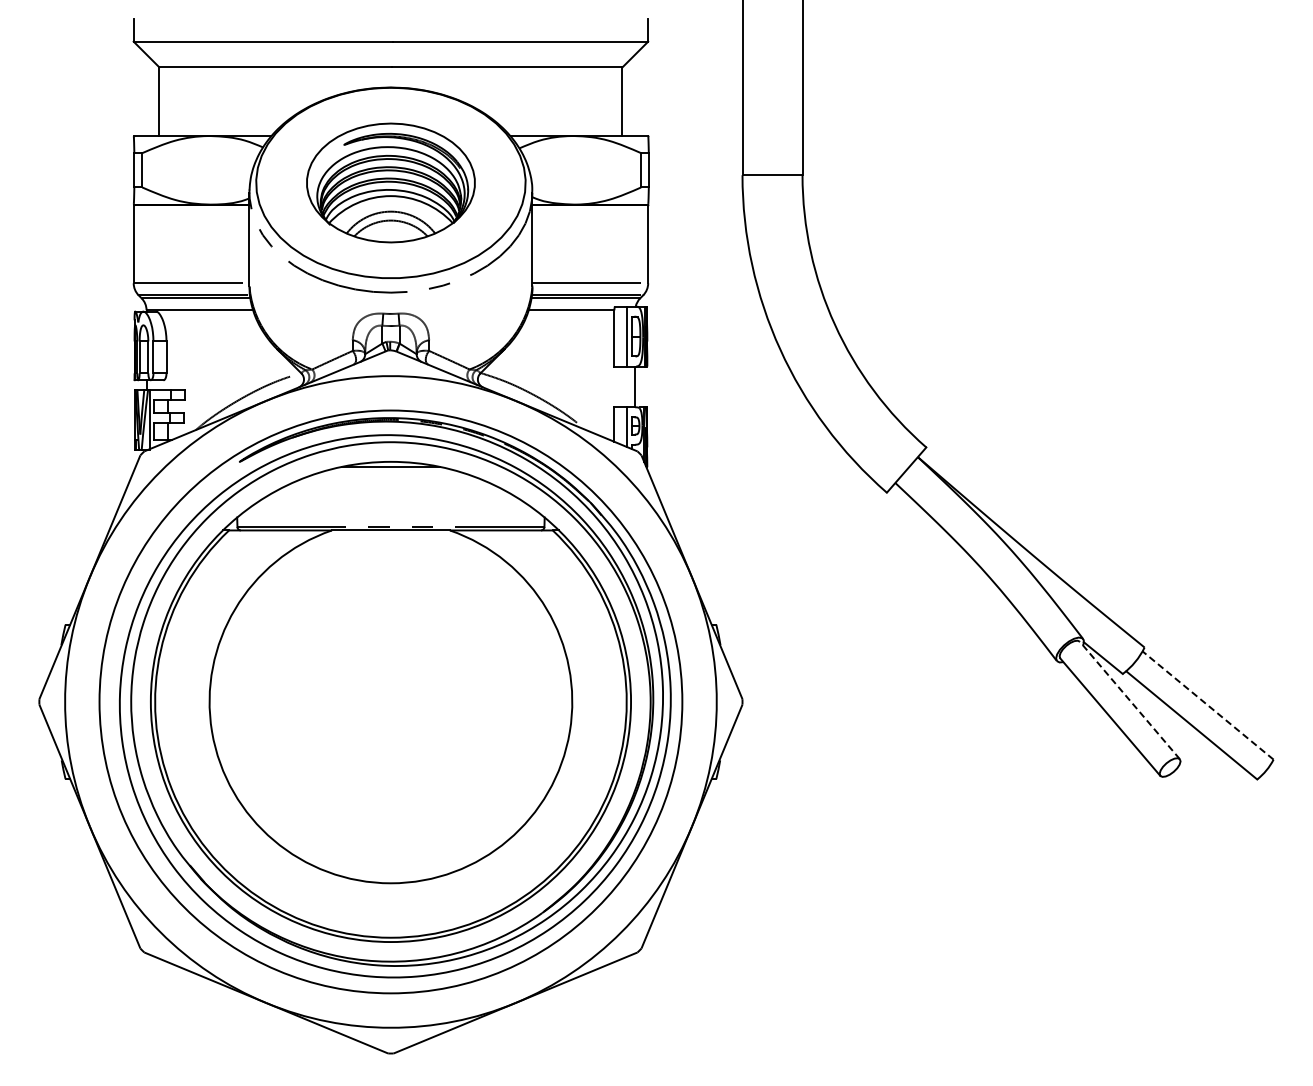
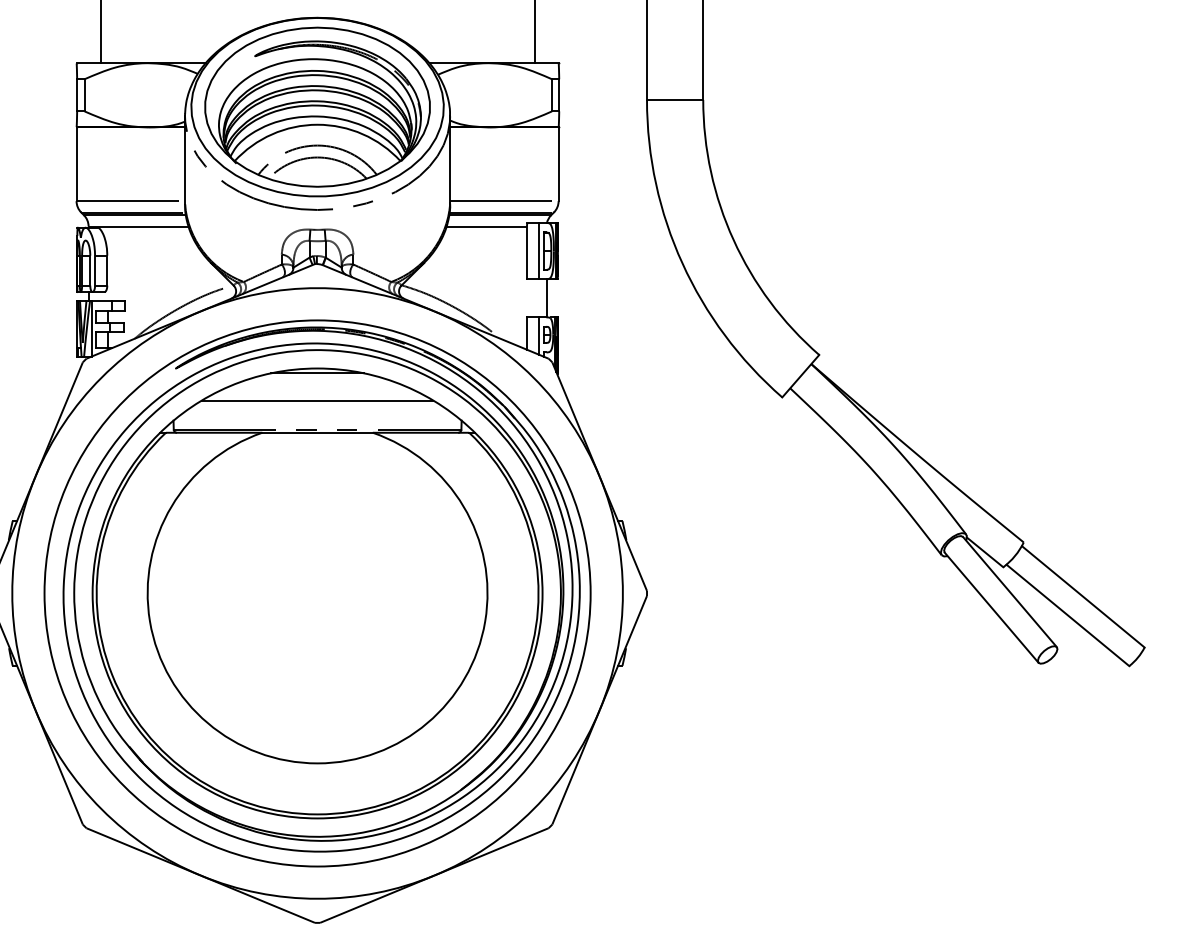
part: (390, 182) -> (317, 106), size x1.43
line: (390, 496) -> (317, 400), added
line: (1129, 700) -> (1009, 592), dashed -> solid
line: (1208, 705) -> (1083, 596), dashed -> solid

